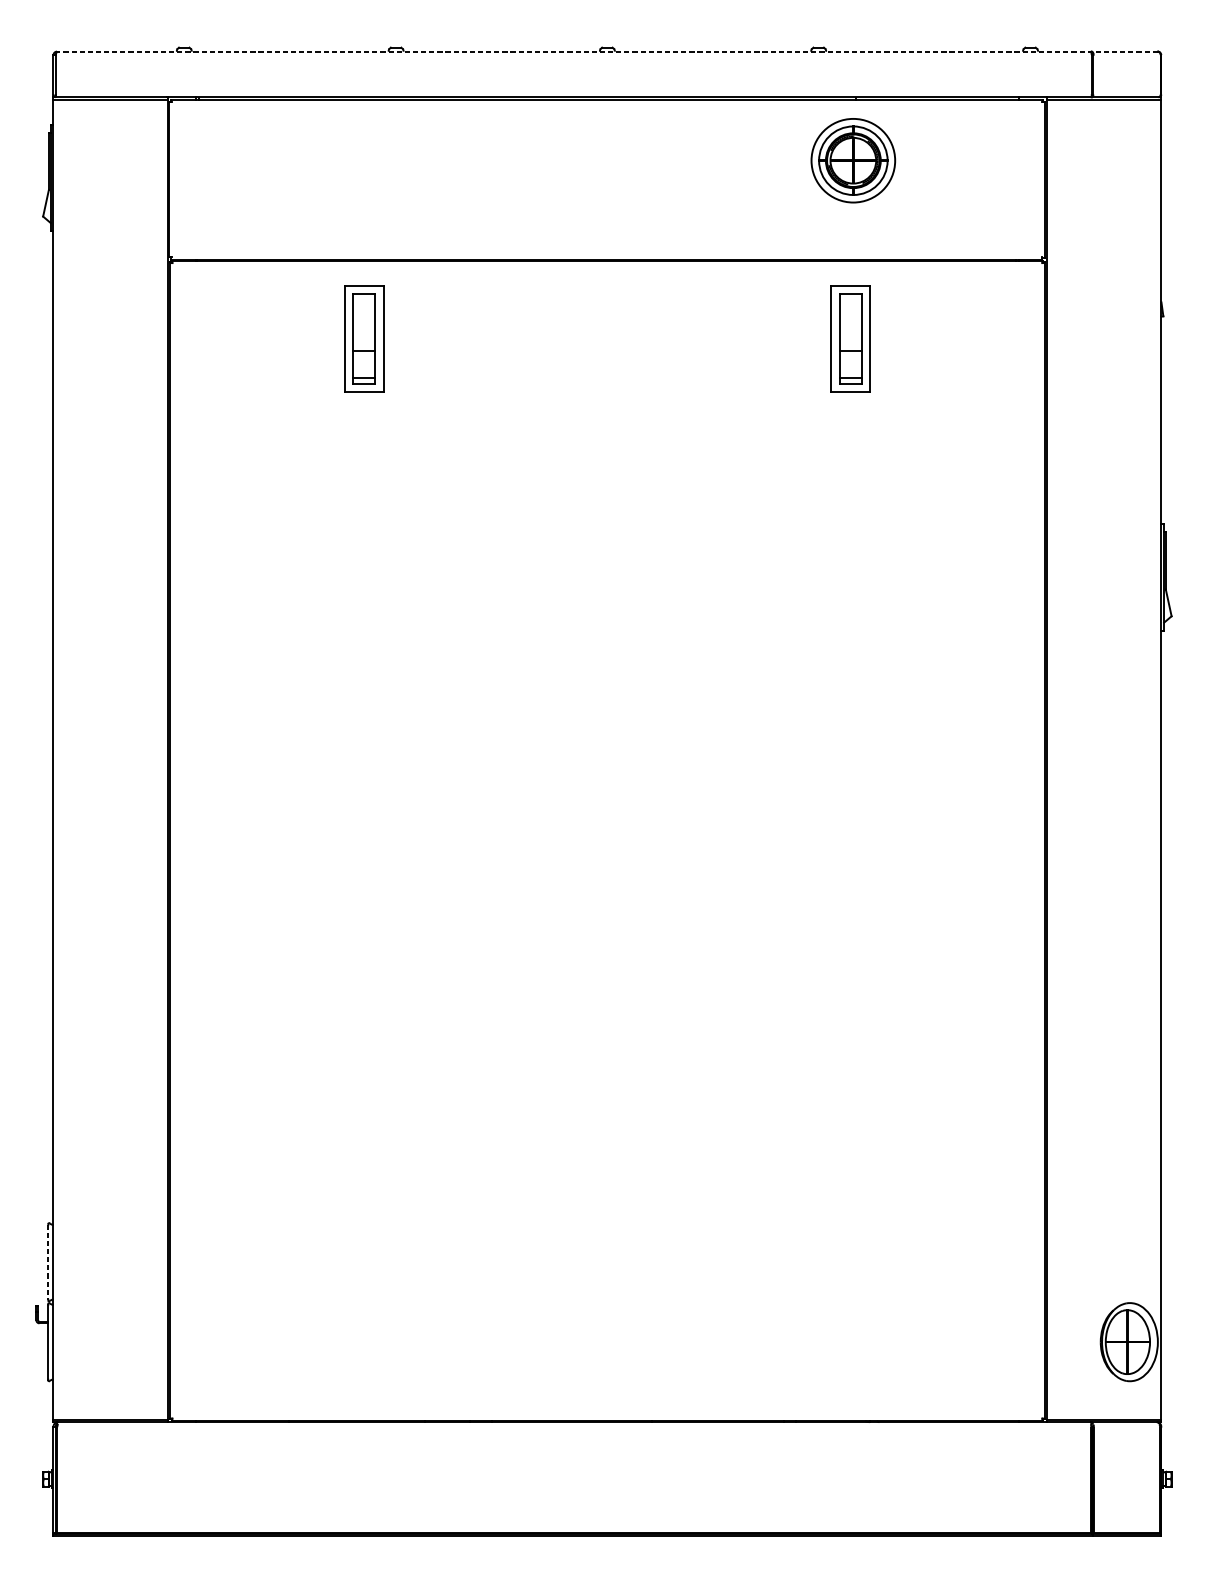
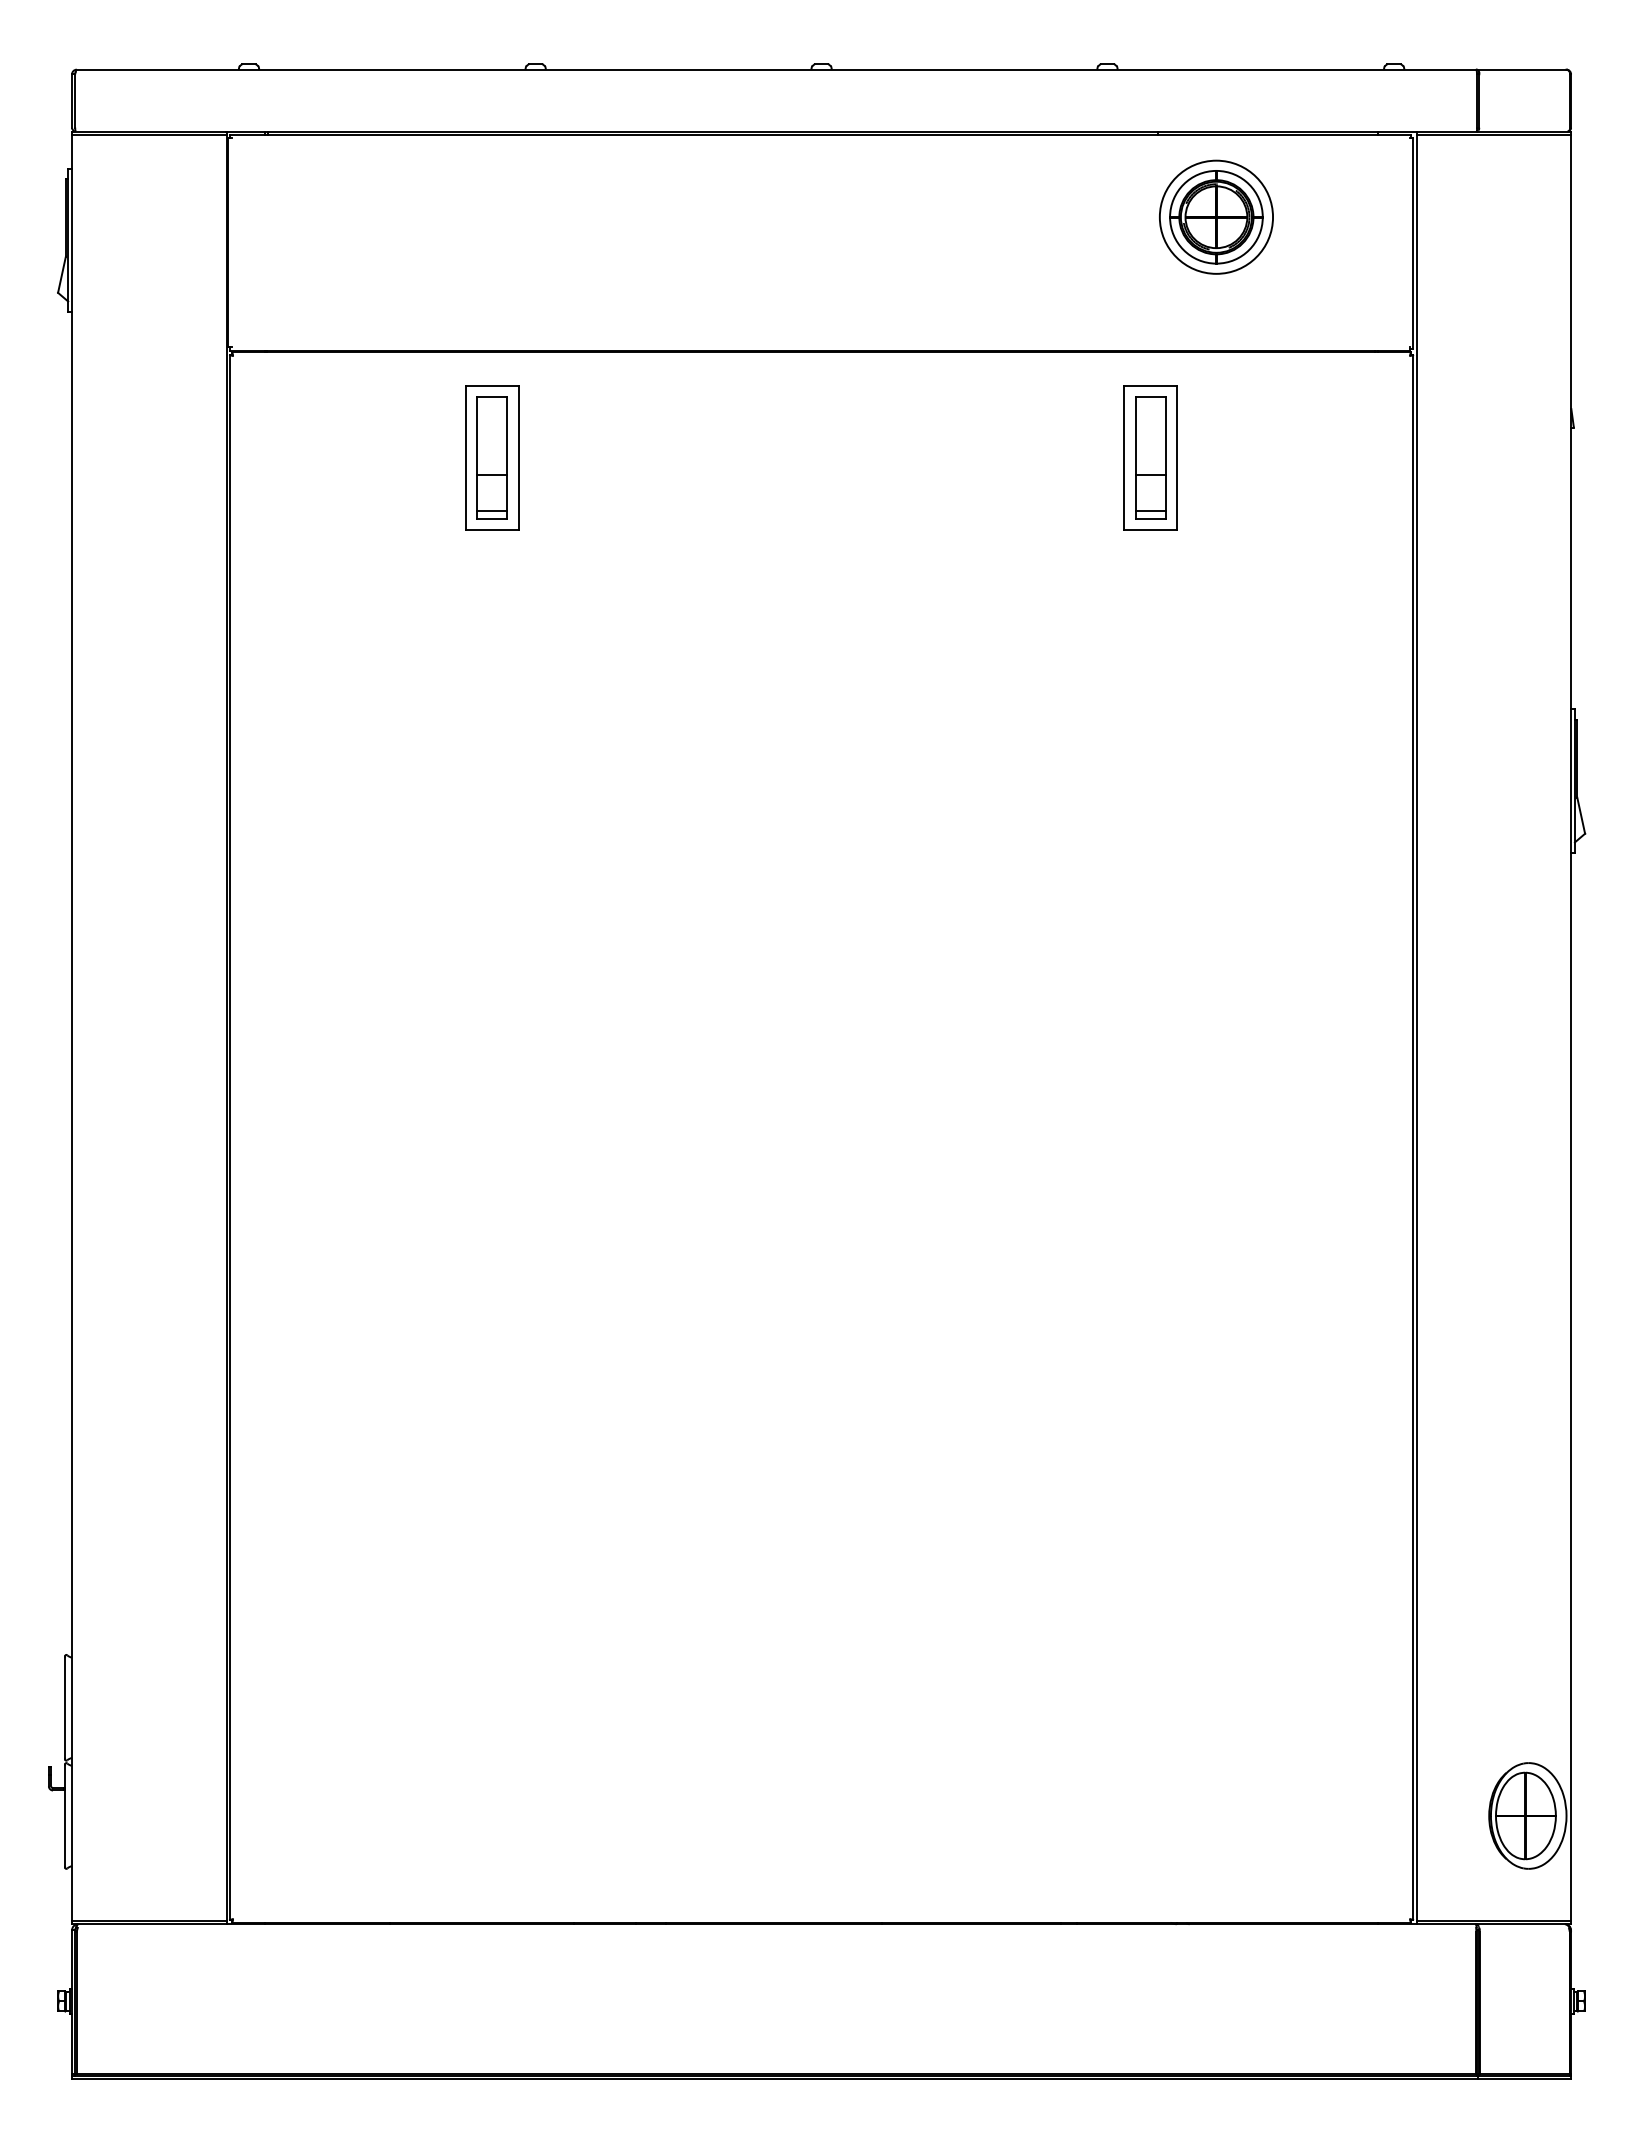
line: (607, 51) -> (821, 69), dashed -> solid
part: (853, 160) -> (1216, 216), moved
line: (48, 1262) -> (65, 1707), dashed -> solid

